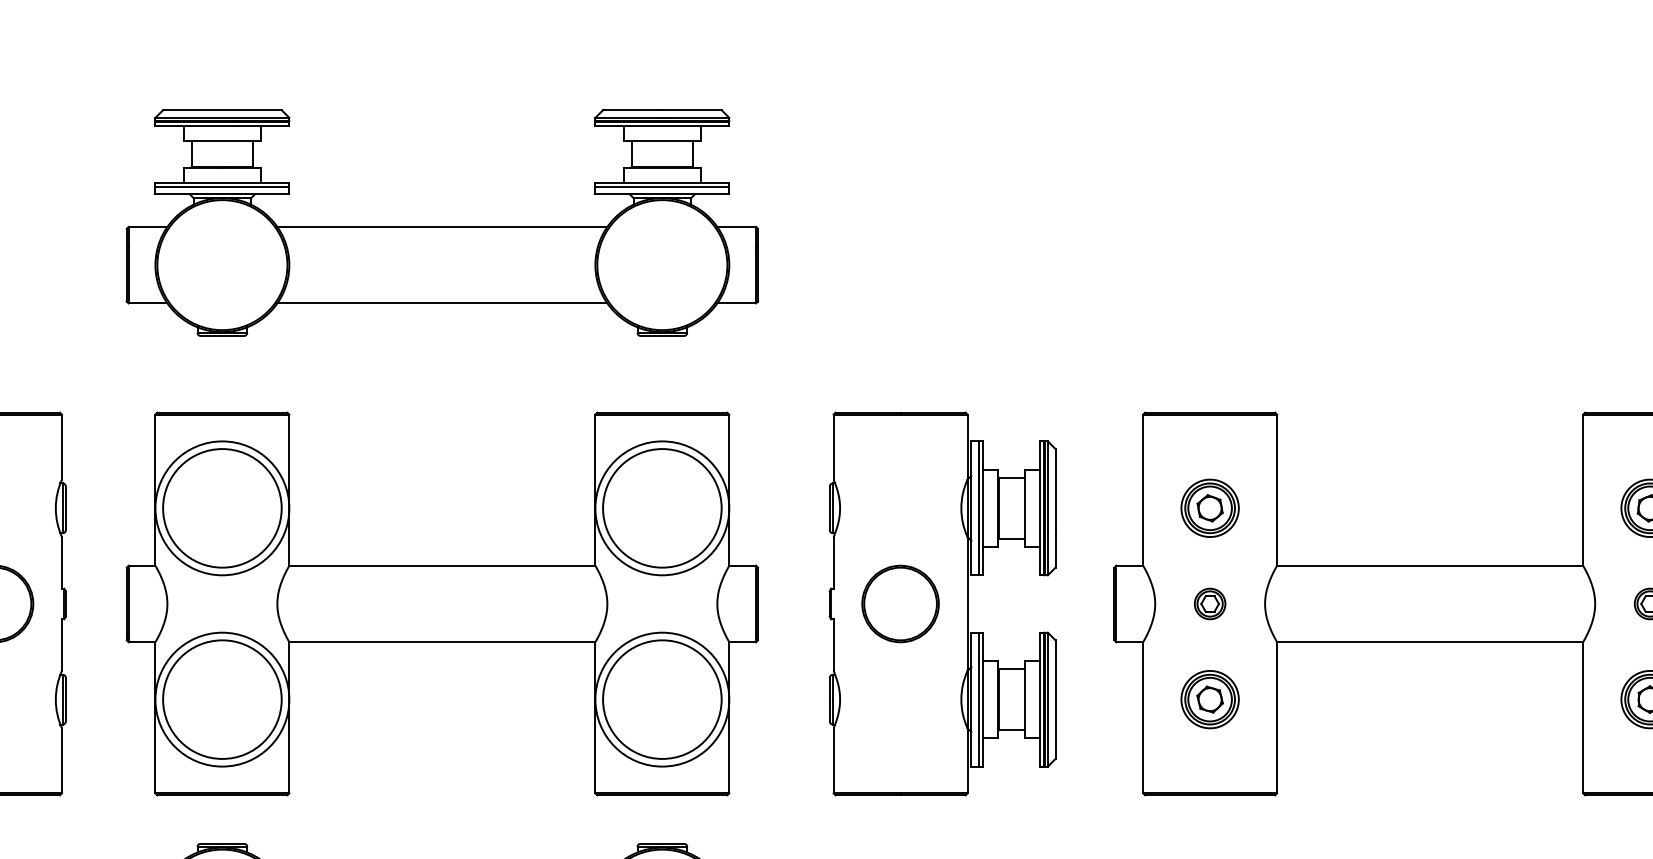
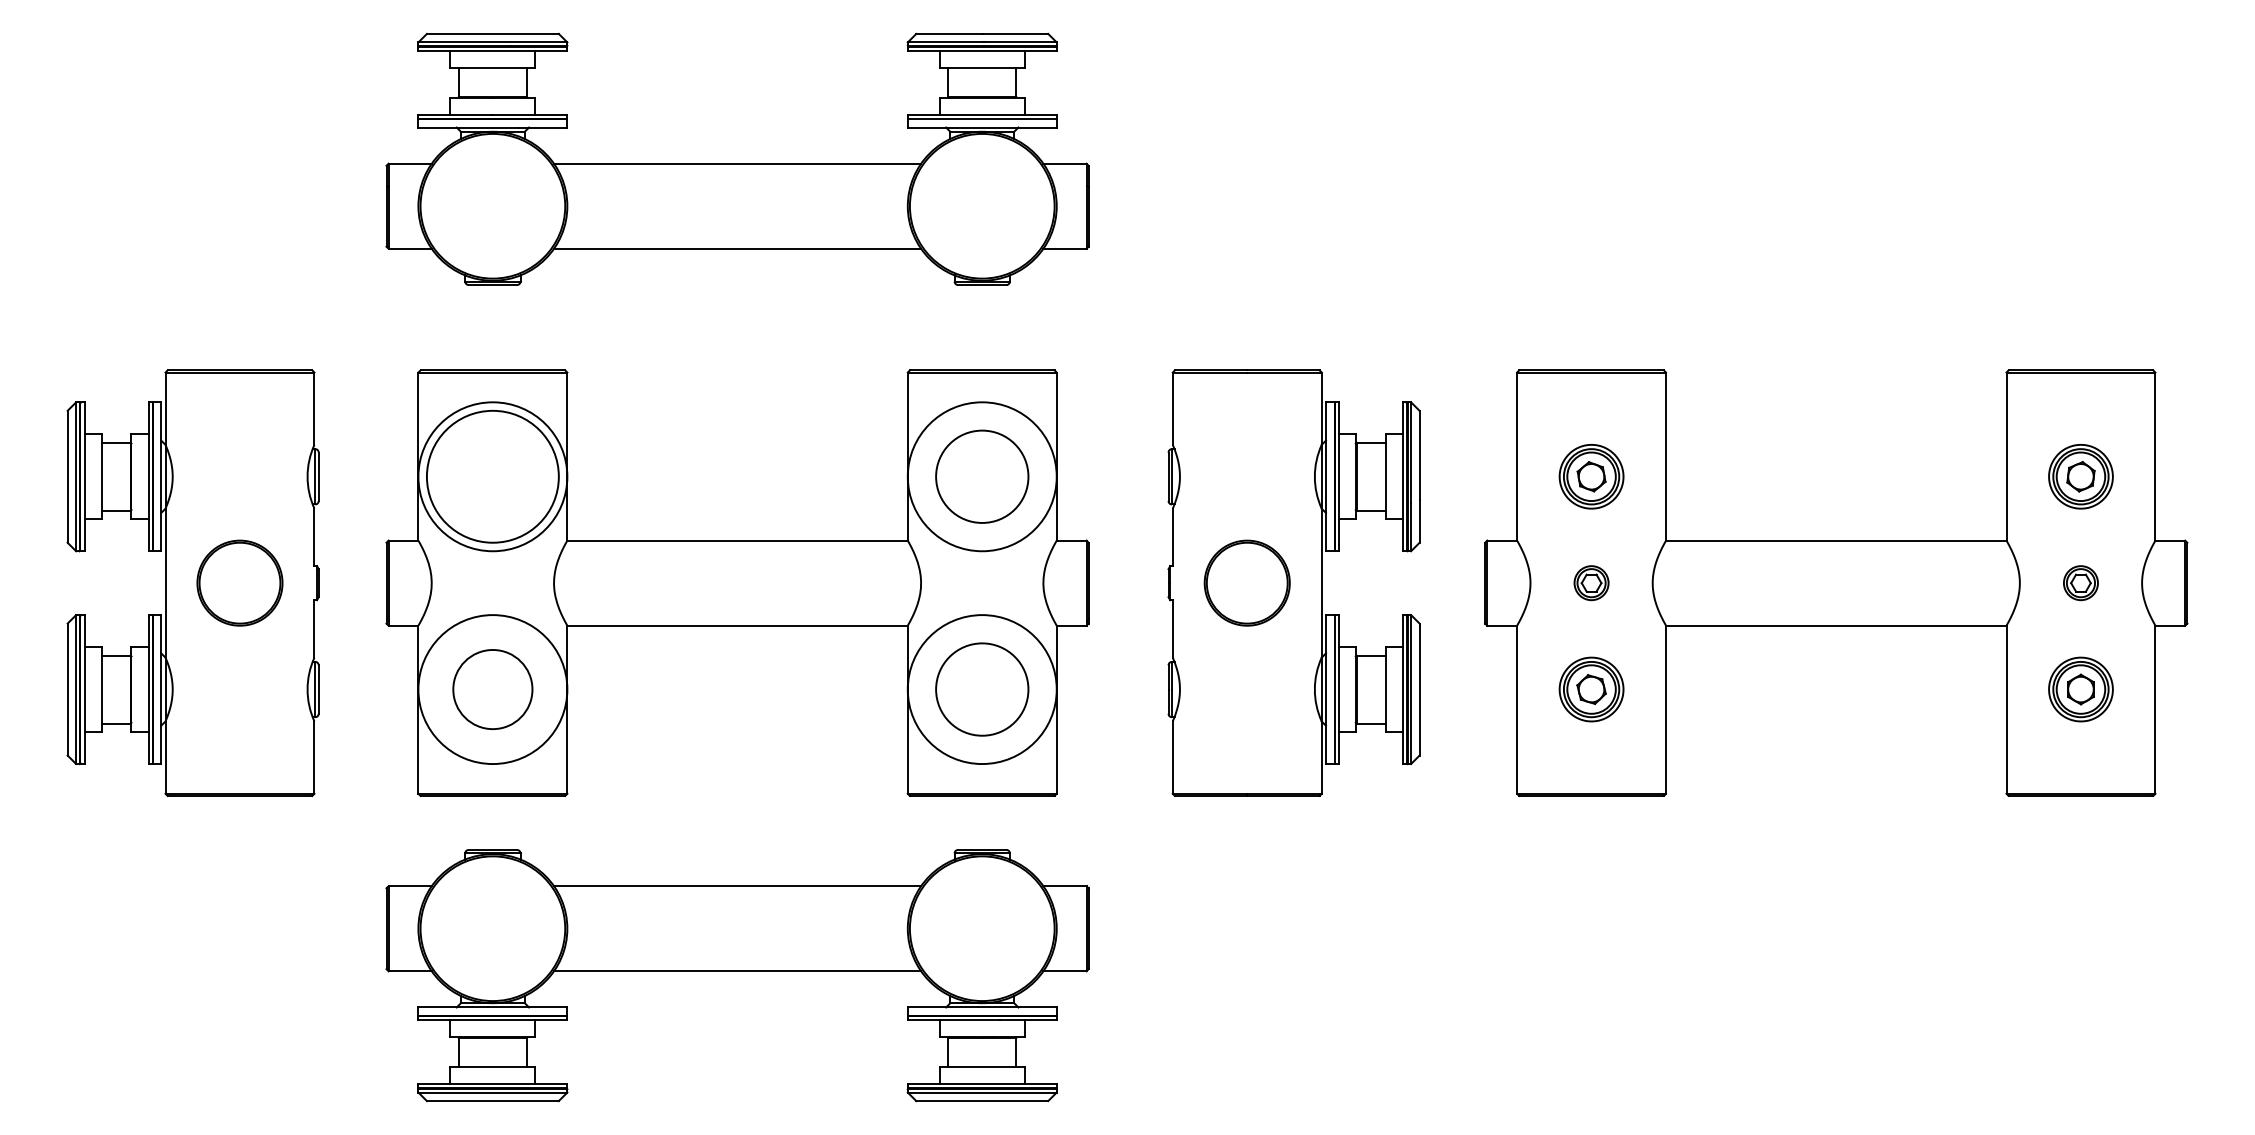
circle: (662, 508) -> (982, 476), size x0.7
circle: (222, 699) -> (492, 689), size x0.6
circle: (662, 699) -> (982, 689), size x0.7

